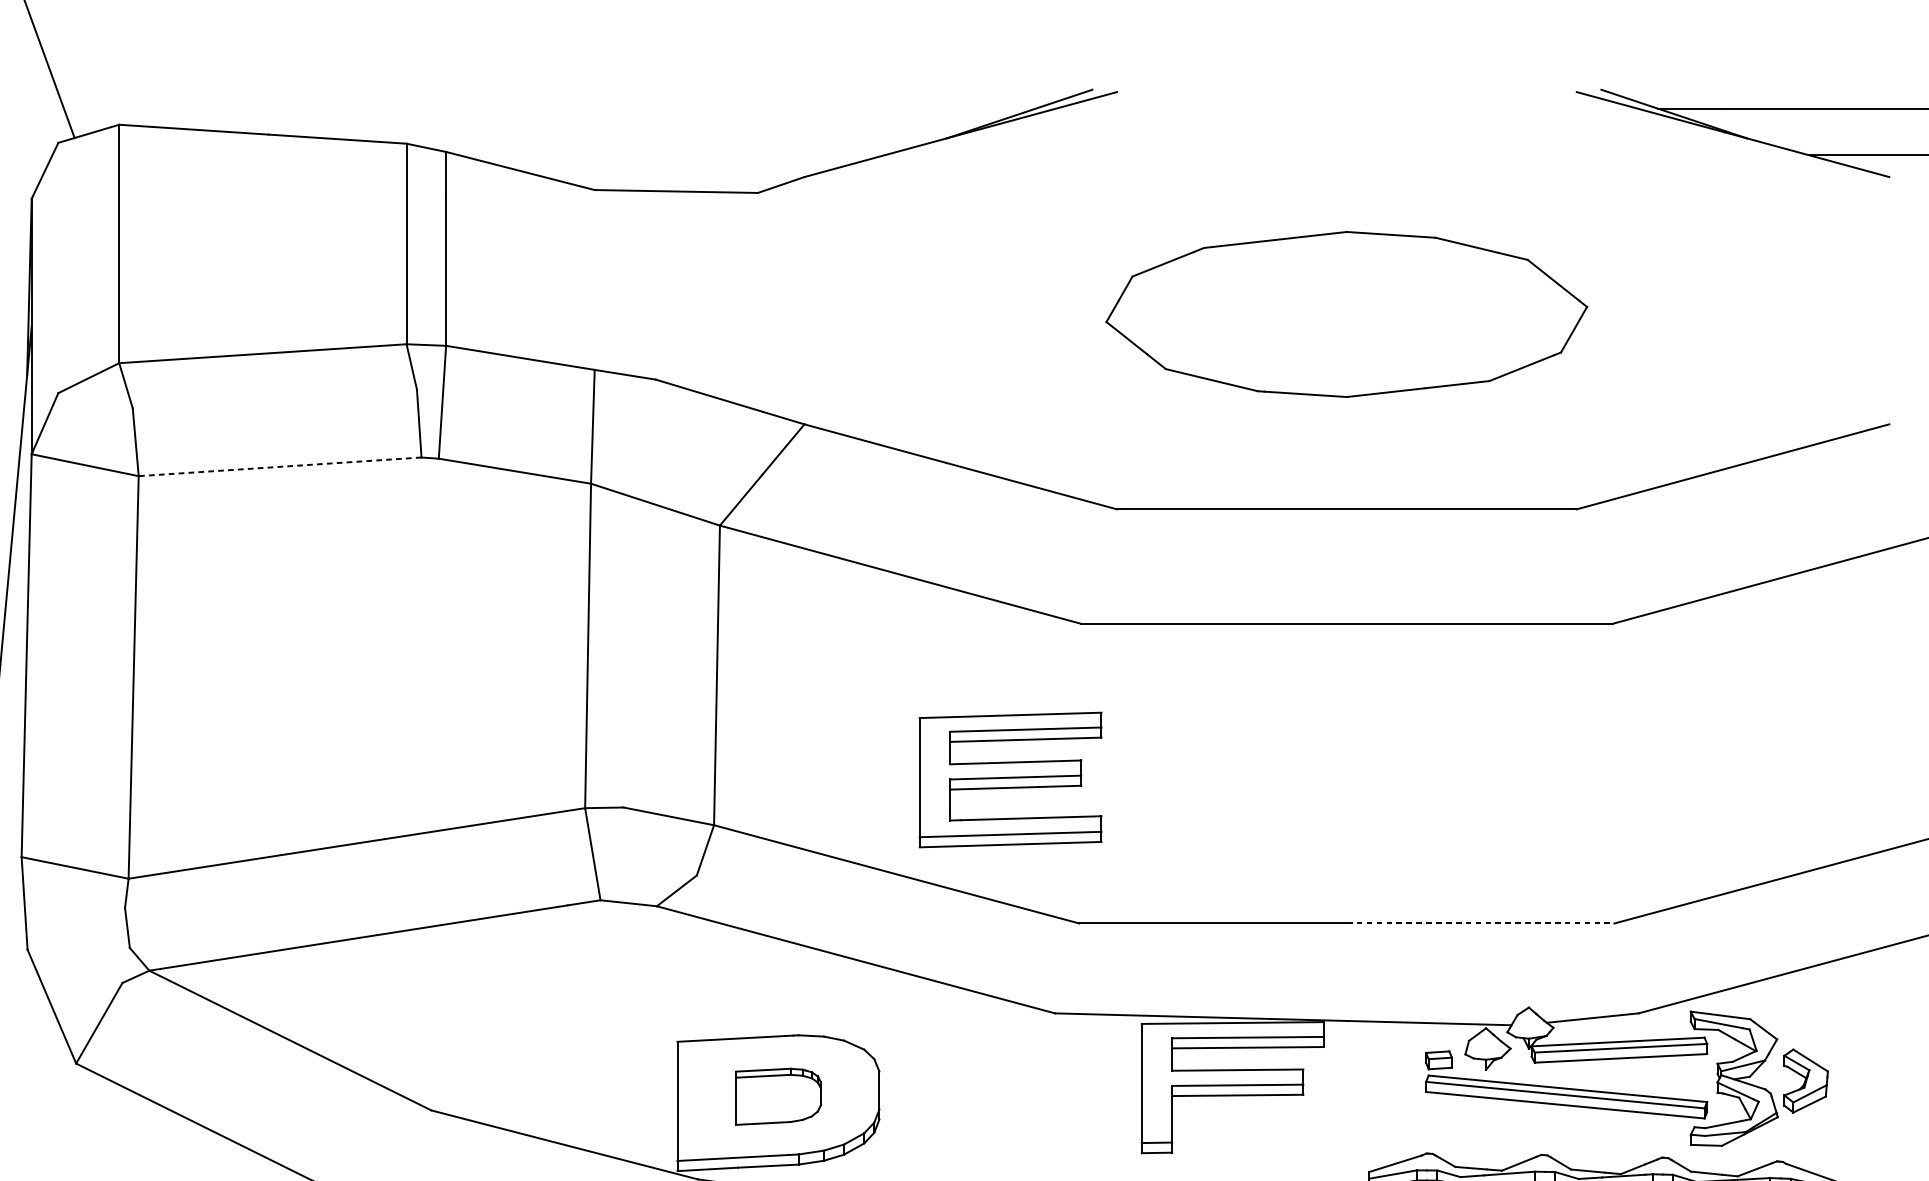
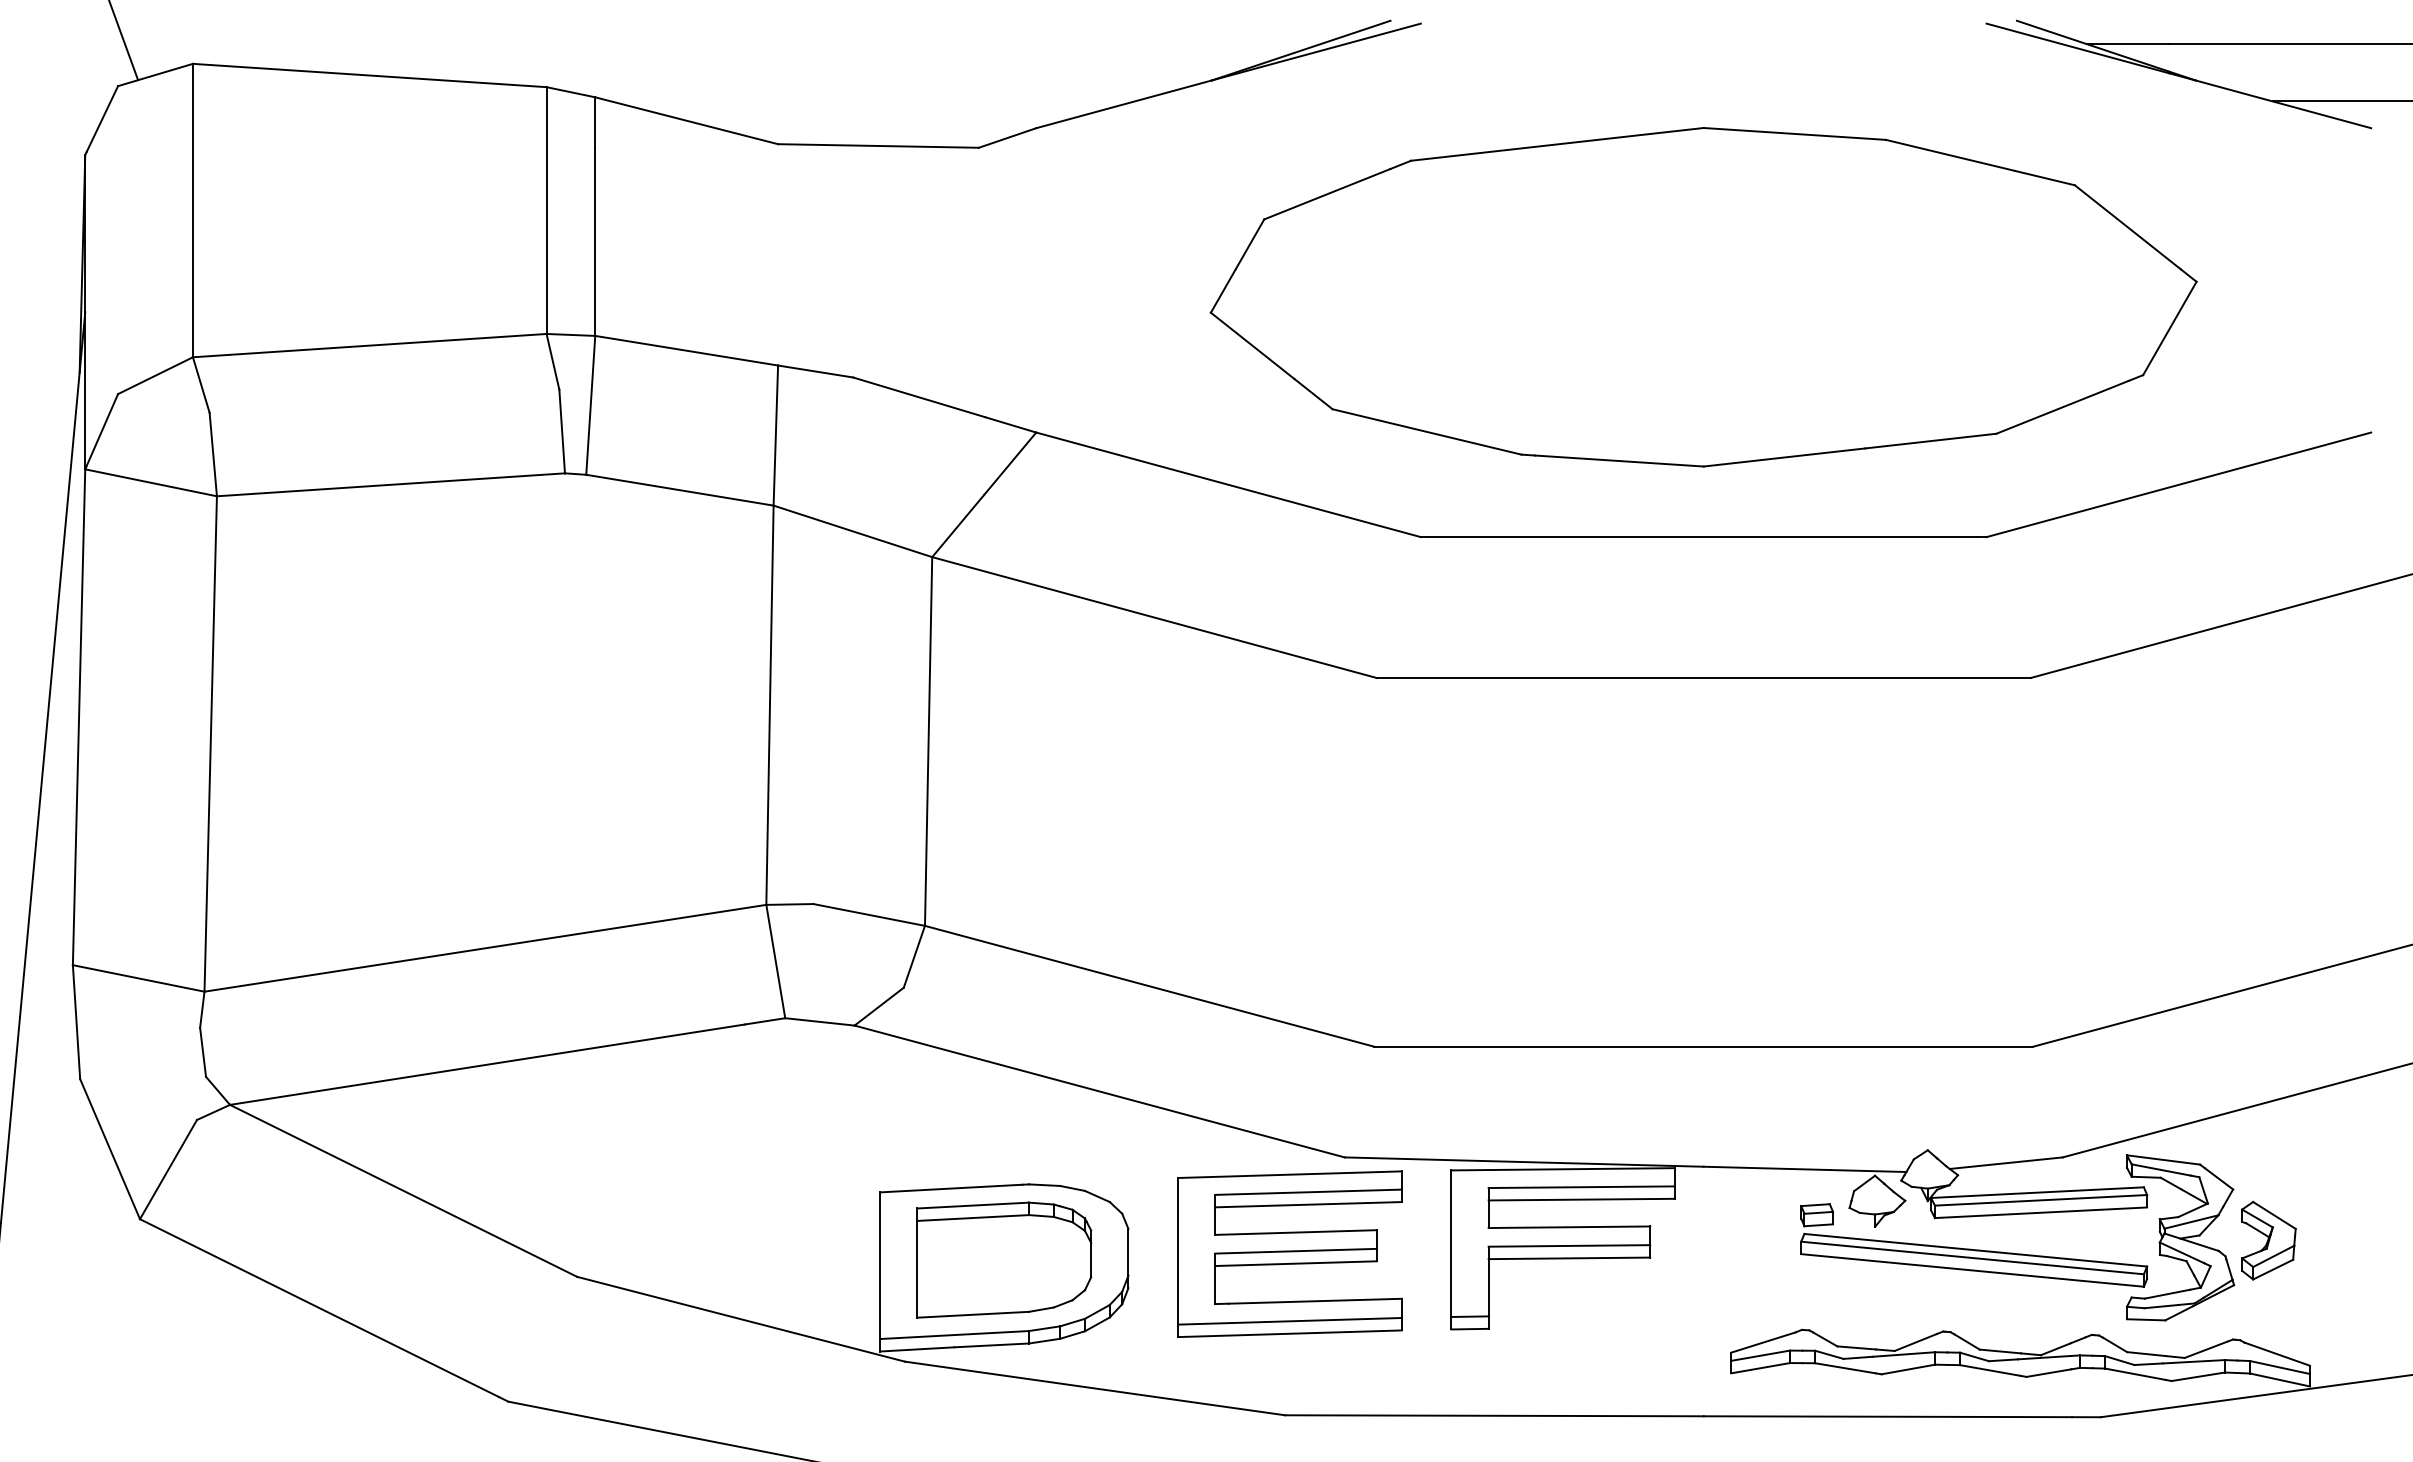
part: (1346, 314) -> (1703, 297), size x1.67
line: (279, 466) -> (390, 484), dashed -> solid
part: (1010, 779) -> (1289, 1253), moved
line: (1480, 923) -> (1868, 1046), dashed -> solid
part: (778, 1096) -> (1004, 1259), size x1.67

